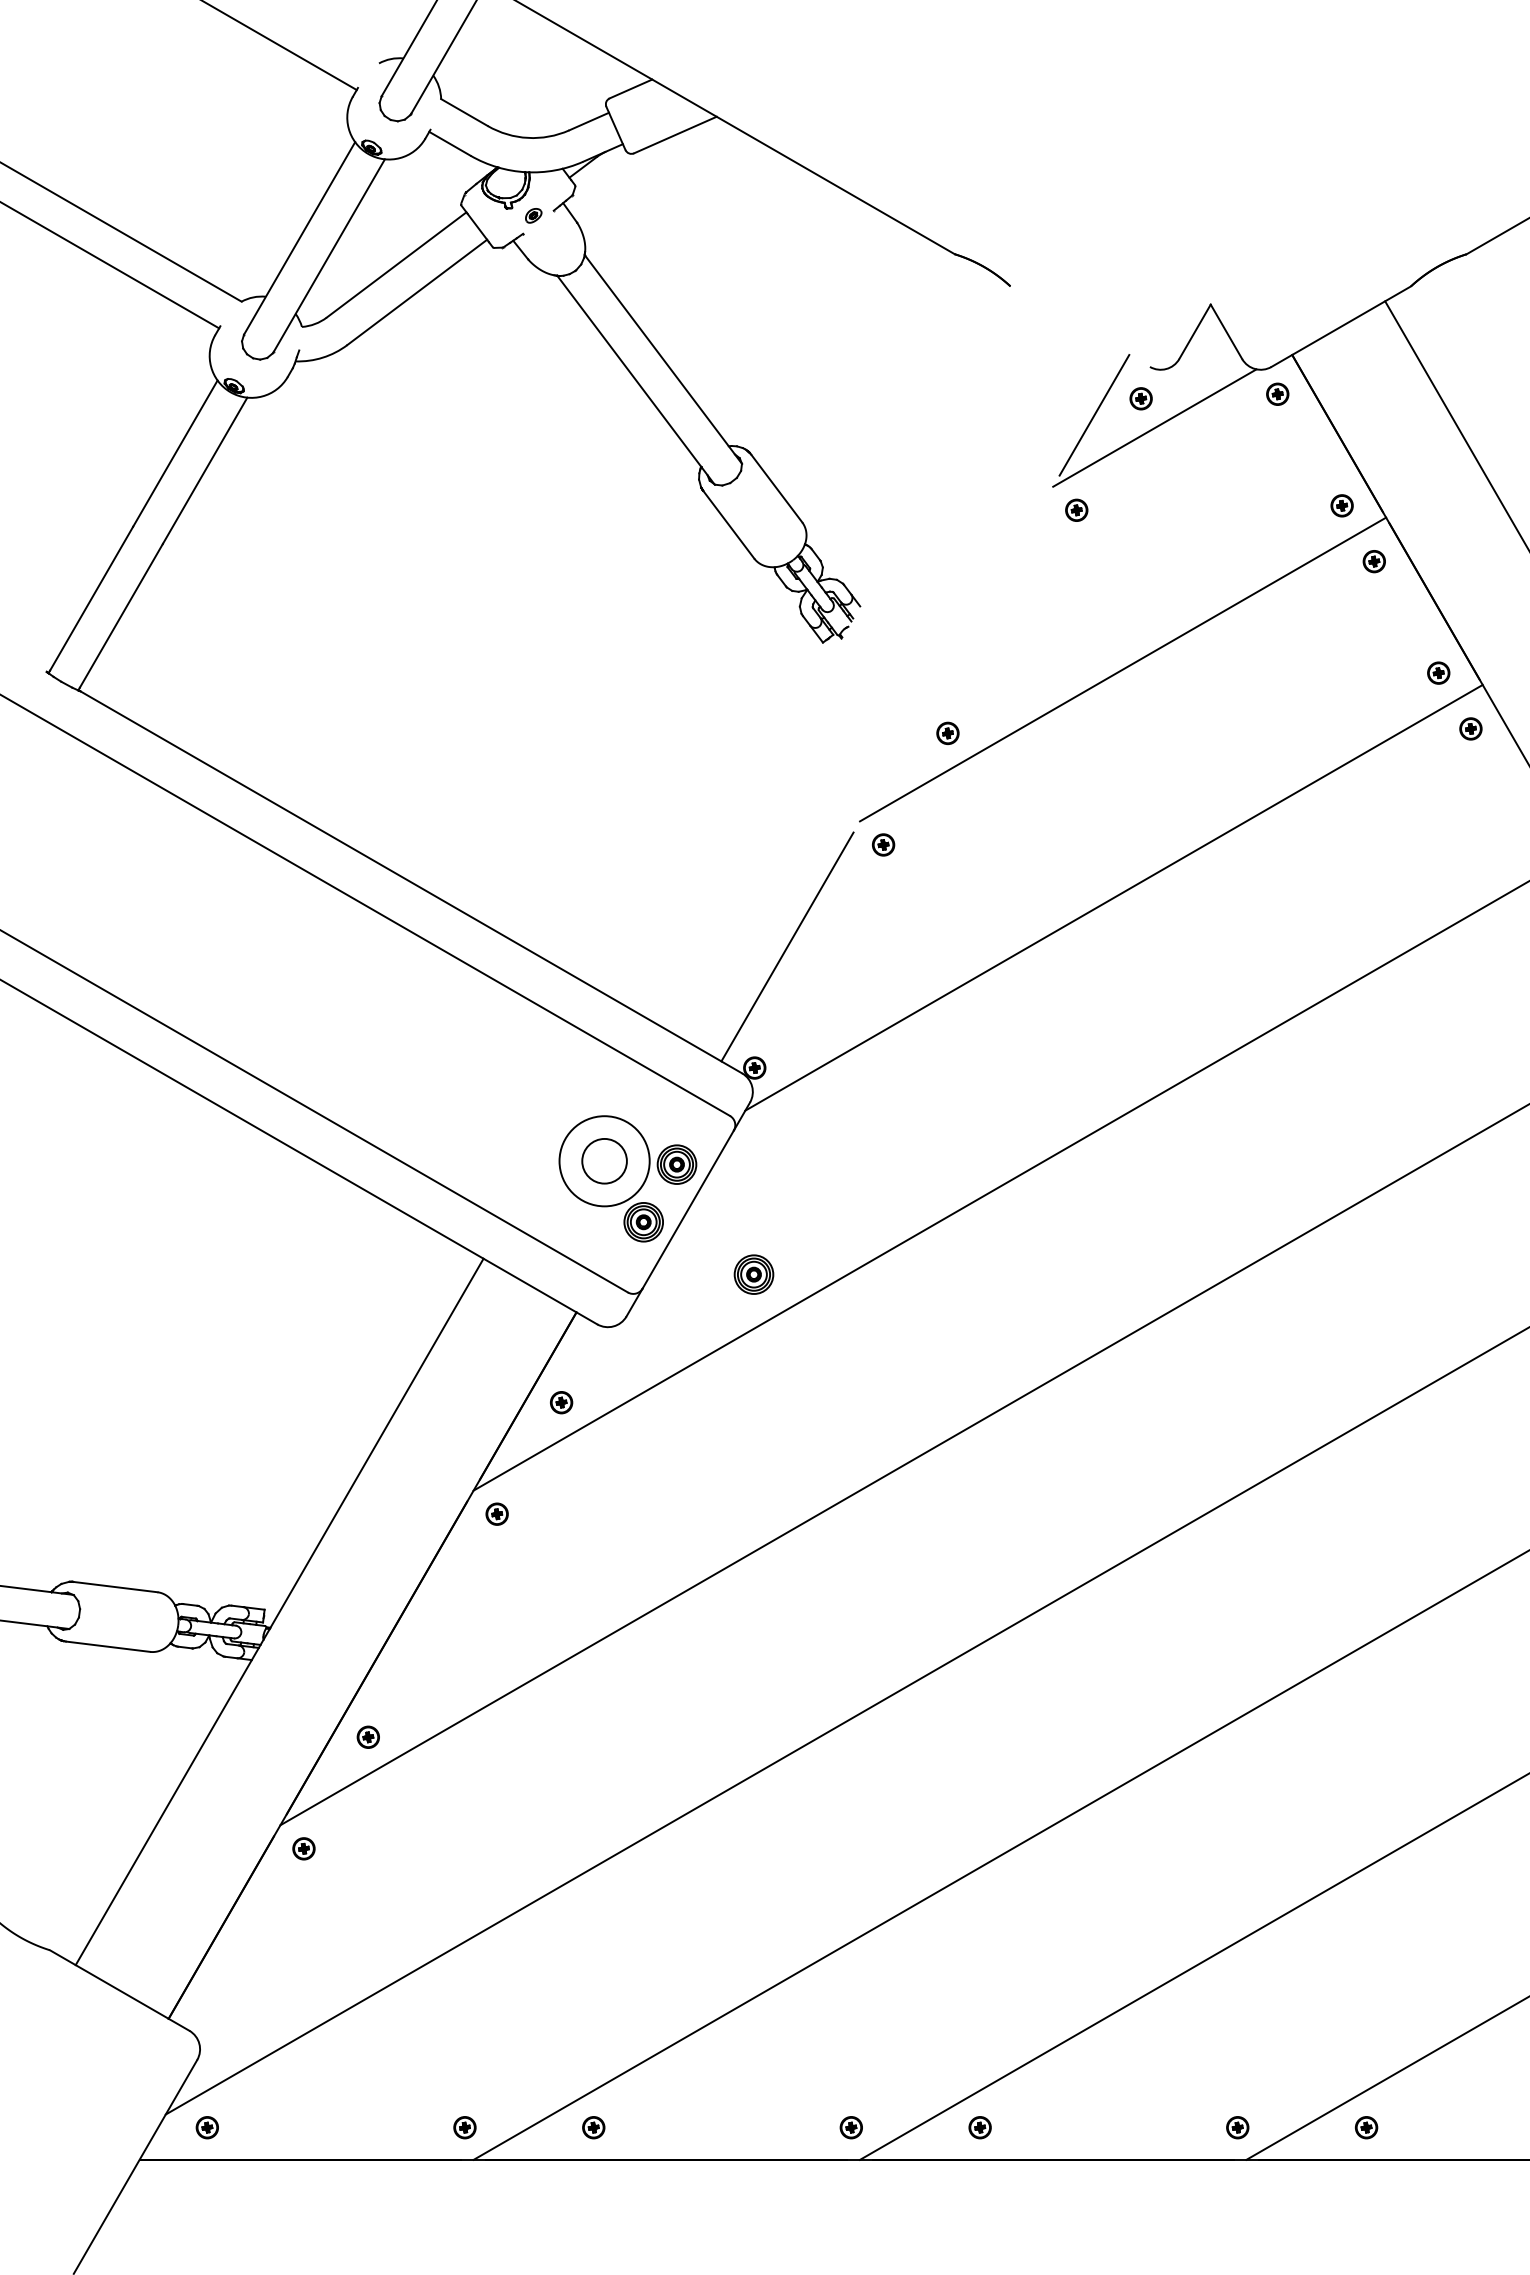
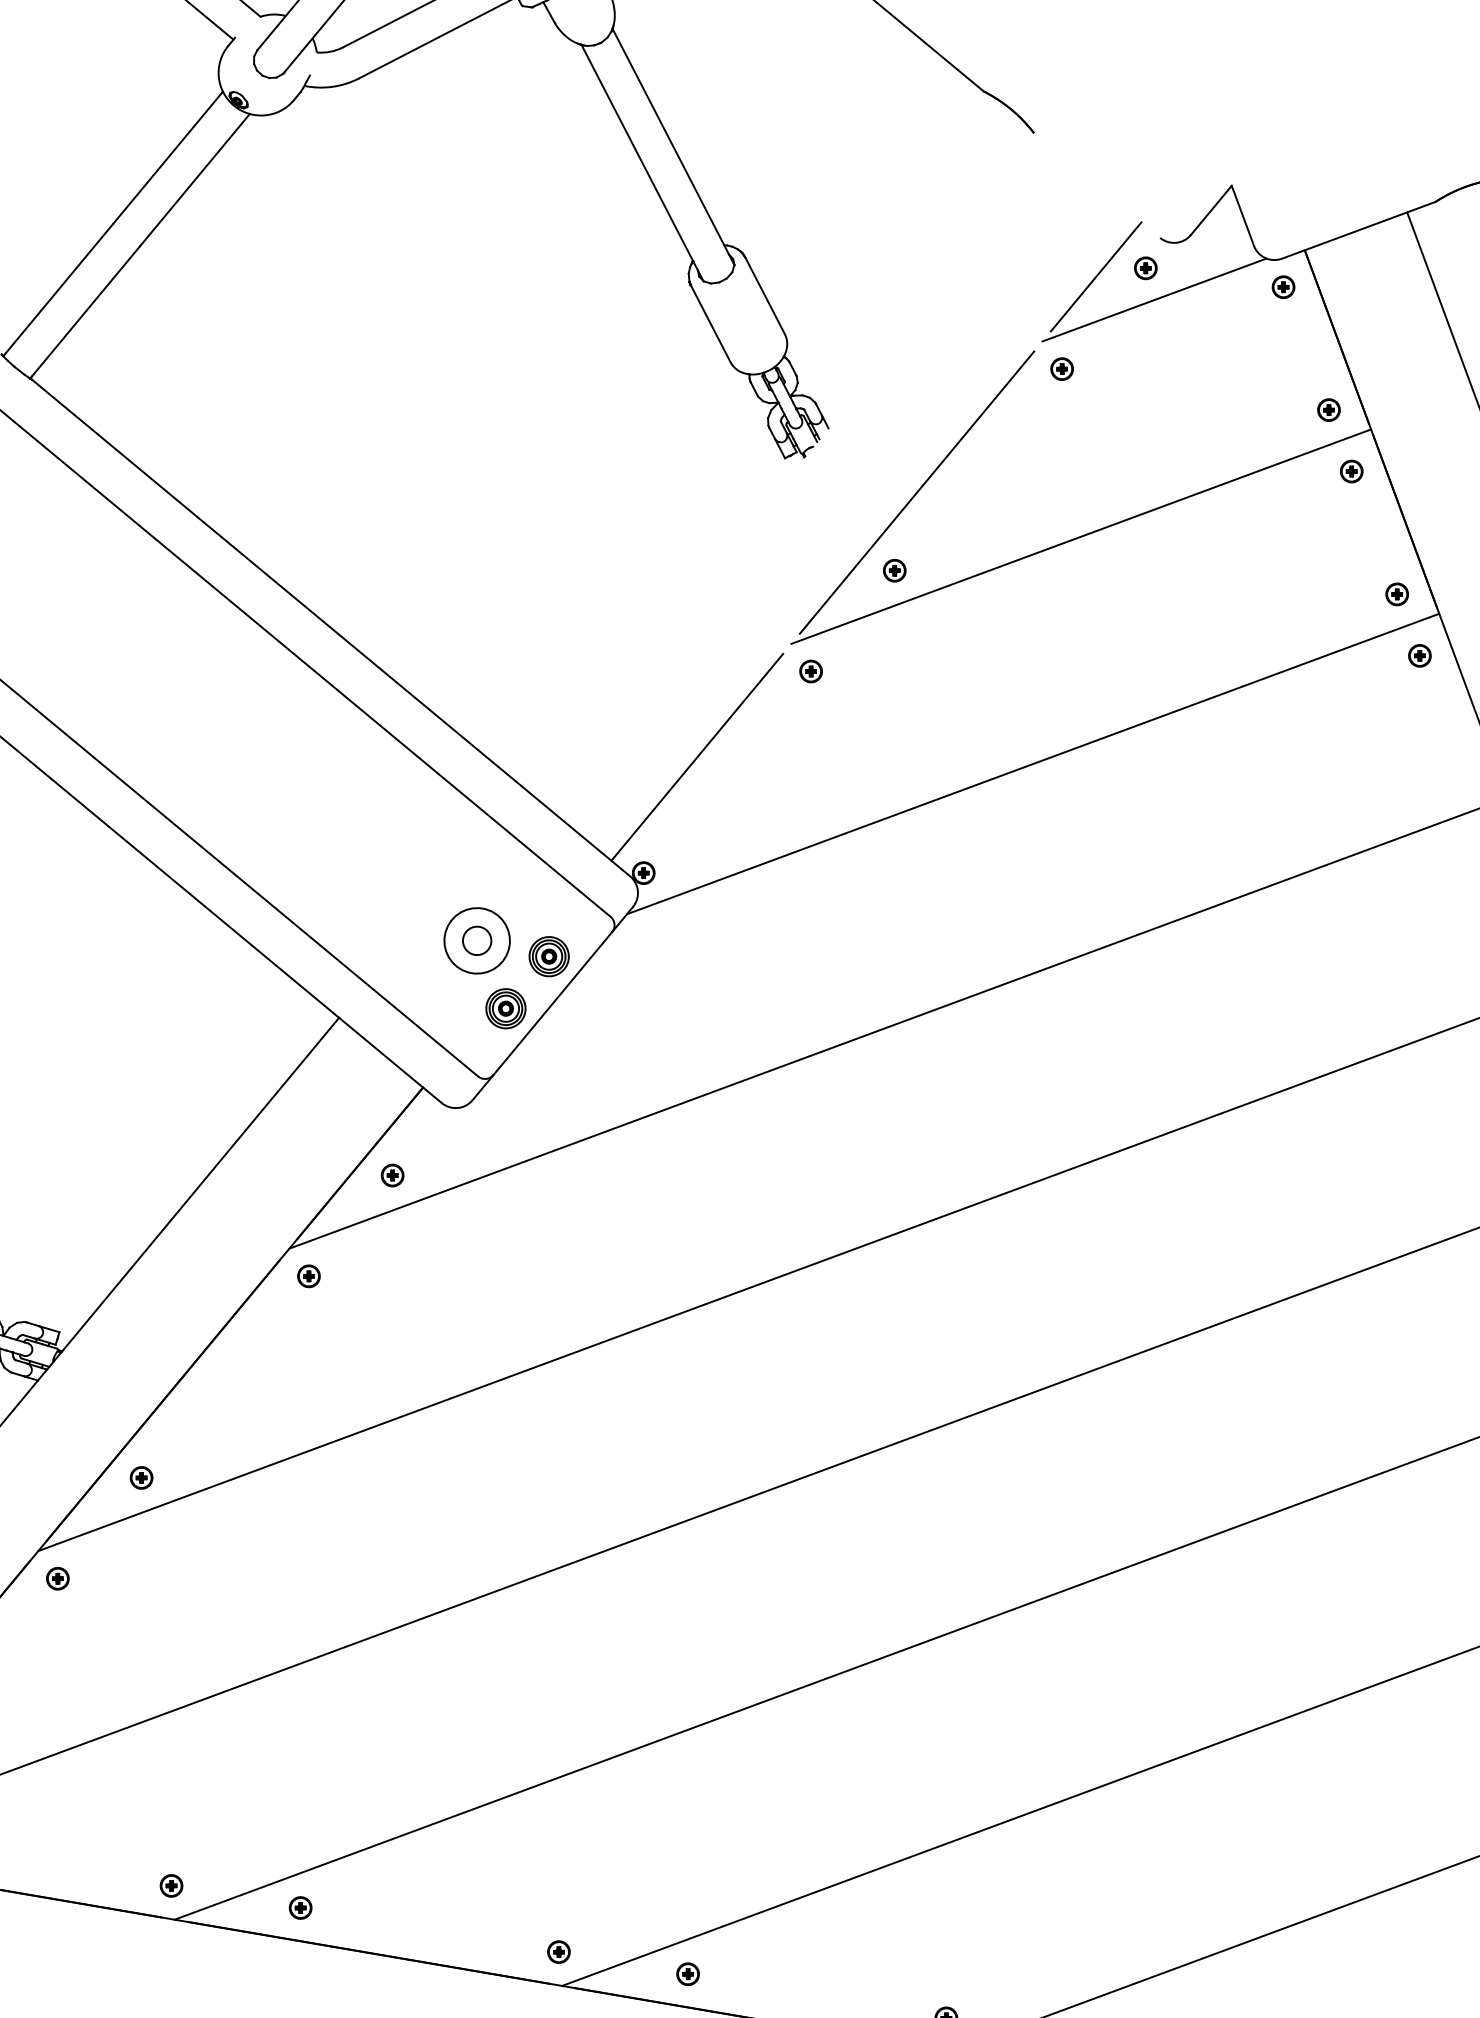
line: (956, 653) -> (917, 492), added
circle: (604, 1161) -> (477, 941), size x0.62
circle: (604, 1161) -> (477, 941), size x0.71
part: (753, 1274) -> (607, 1079), removed

